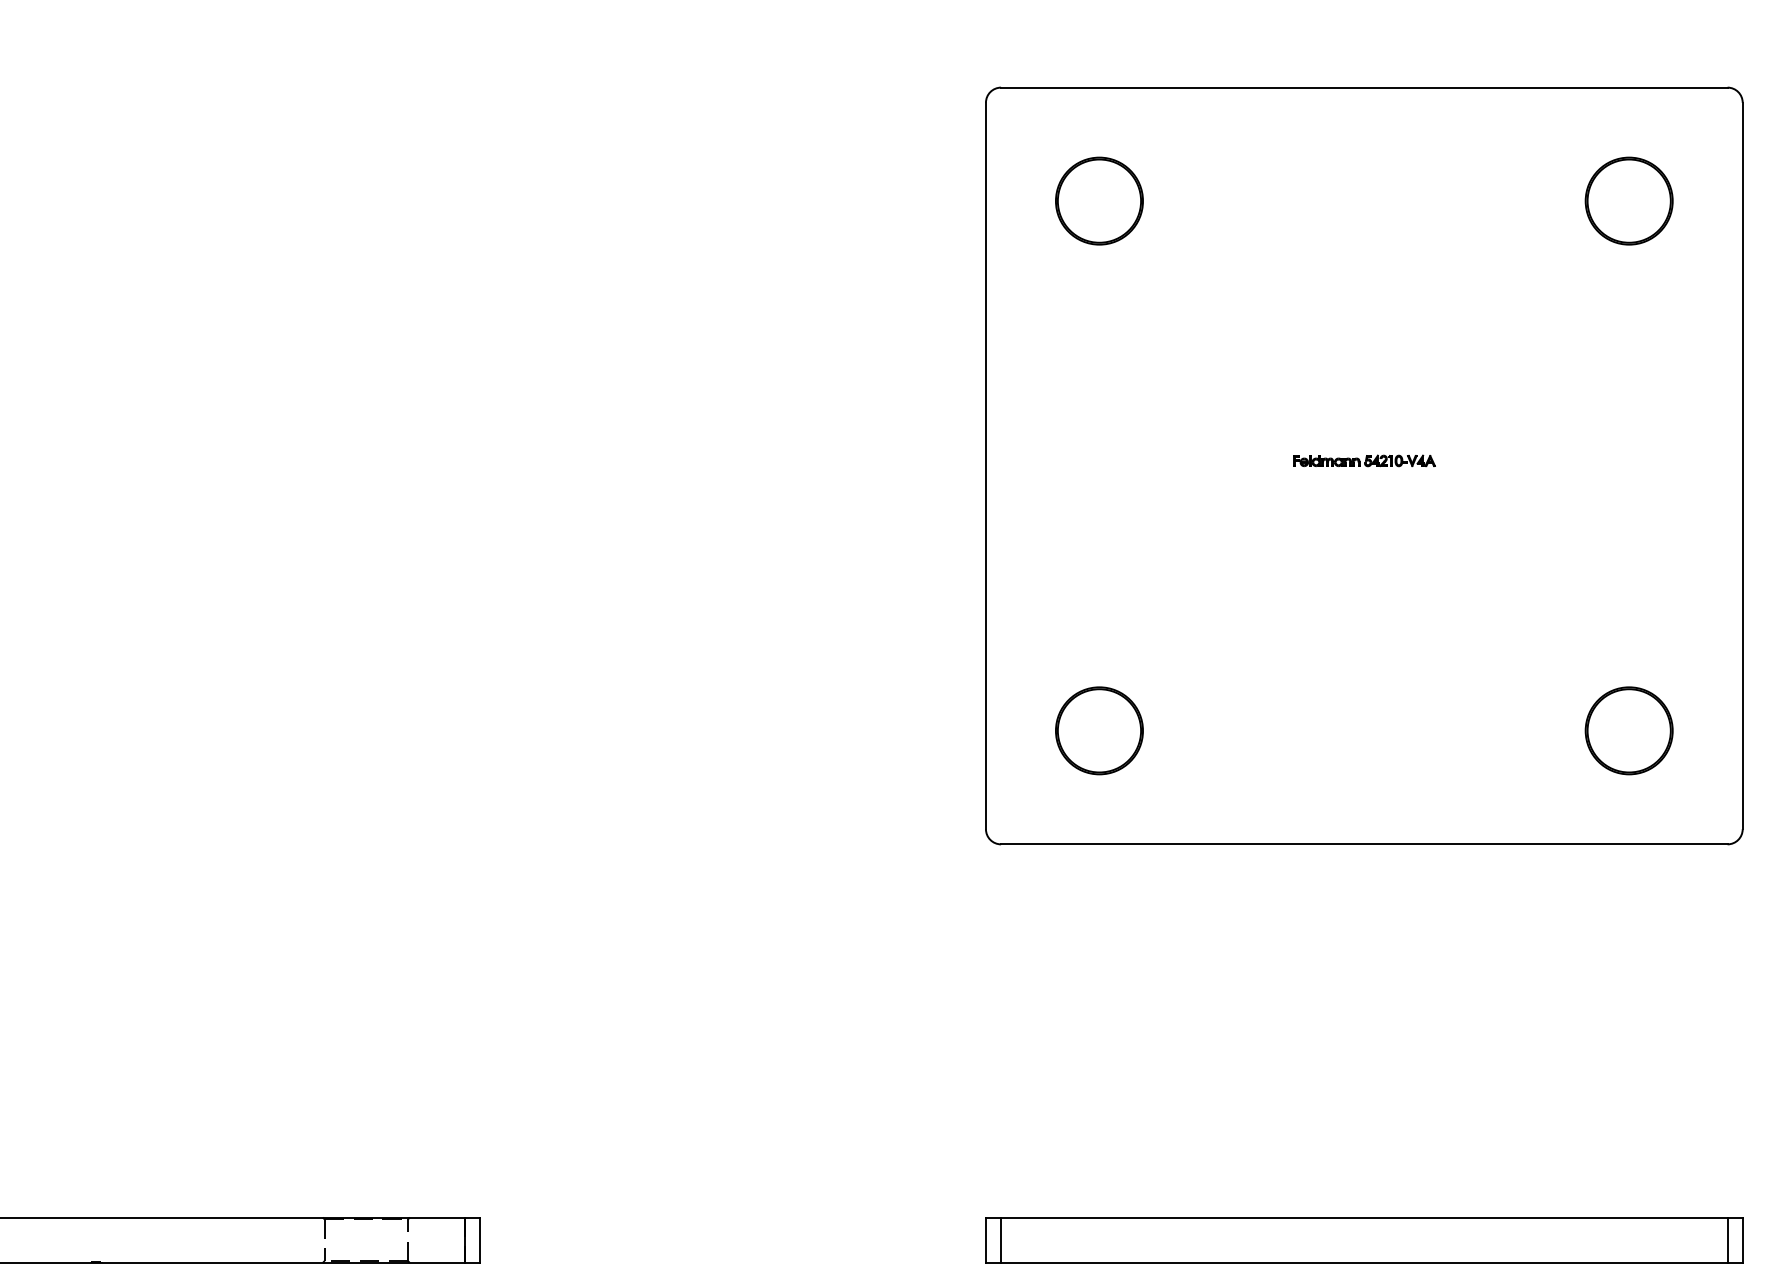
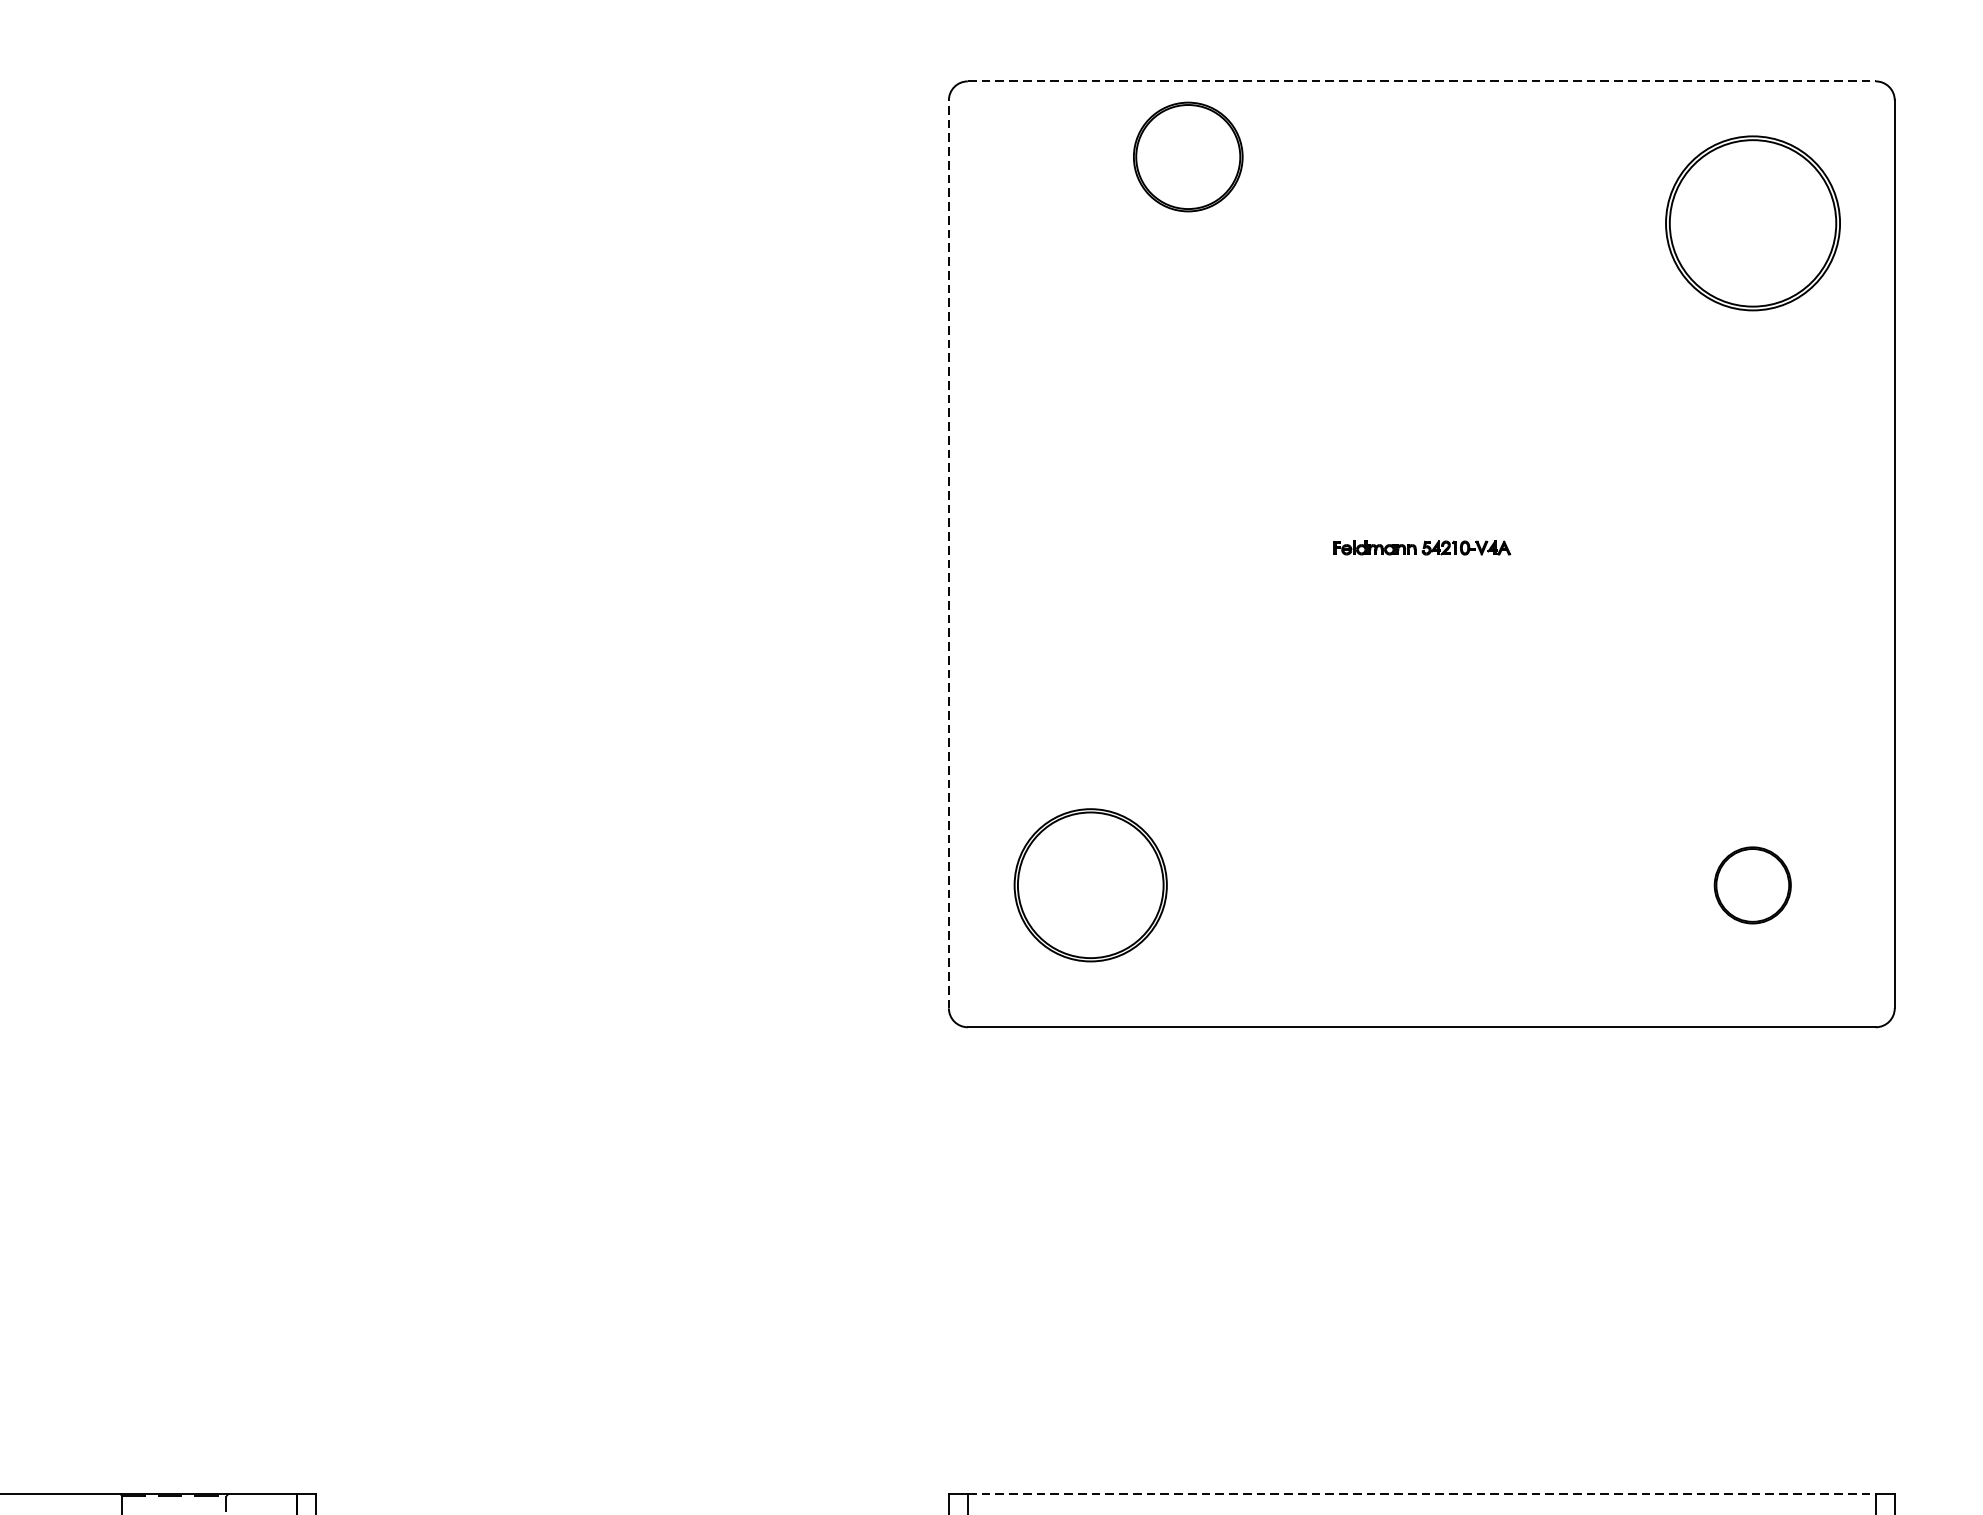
line: (1364, 87) -> (1422, 81), solid -> dashed
part: (1099, 200) -> (1188, 156), moved
part: (1628, 200) -> (1752, 222), size x1.6
line: (985, 465) -> (948, 553), solid -> dashed
part: (1099, 730) -> (1090, 884), size x1.4
part: (1628, 730) -> (1752, 884), size x0.7
line: (1364, 1217) -> (1422, 1493), solid -> dashed

